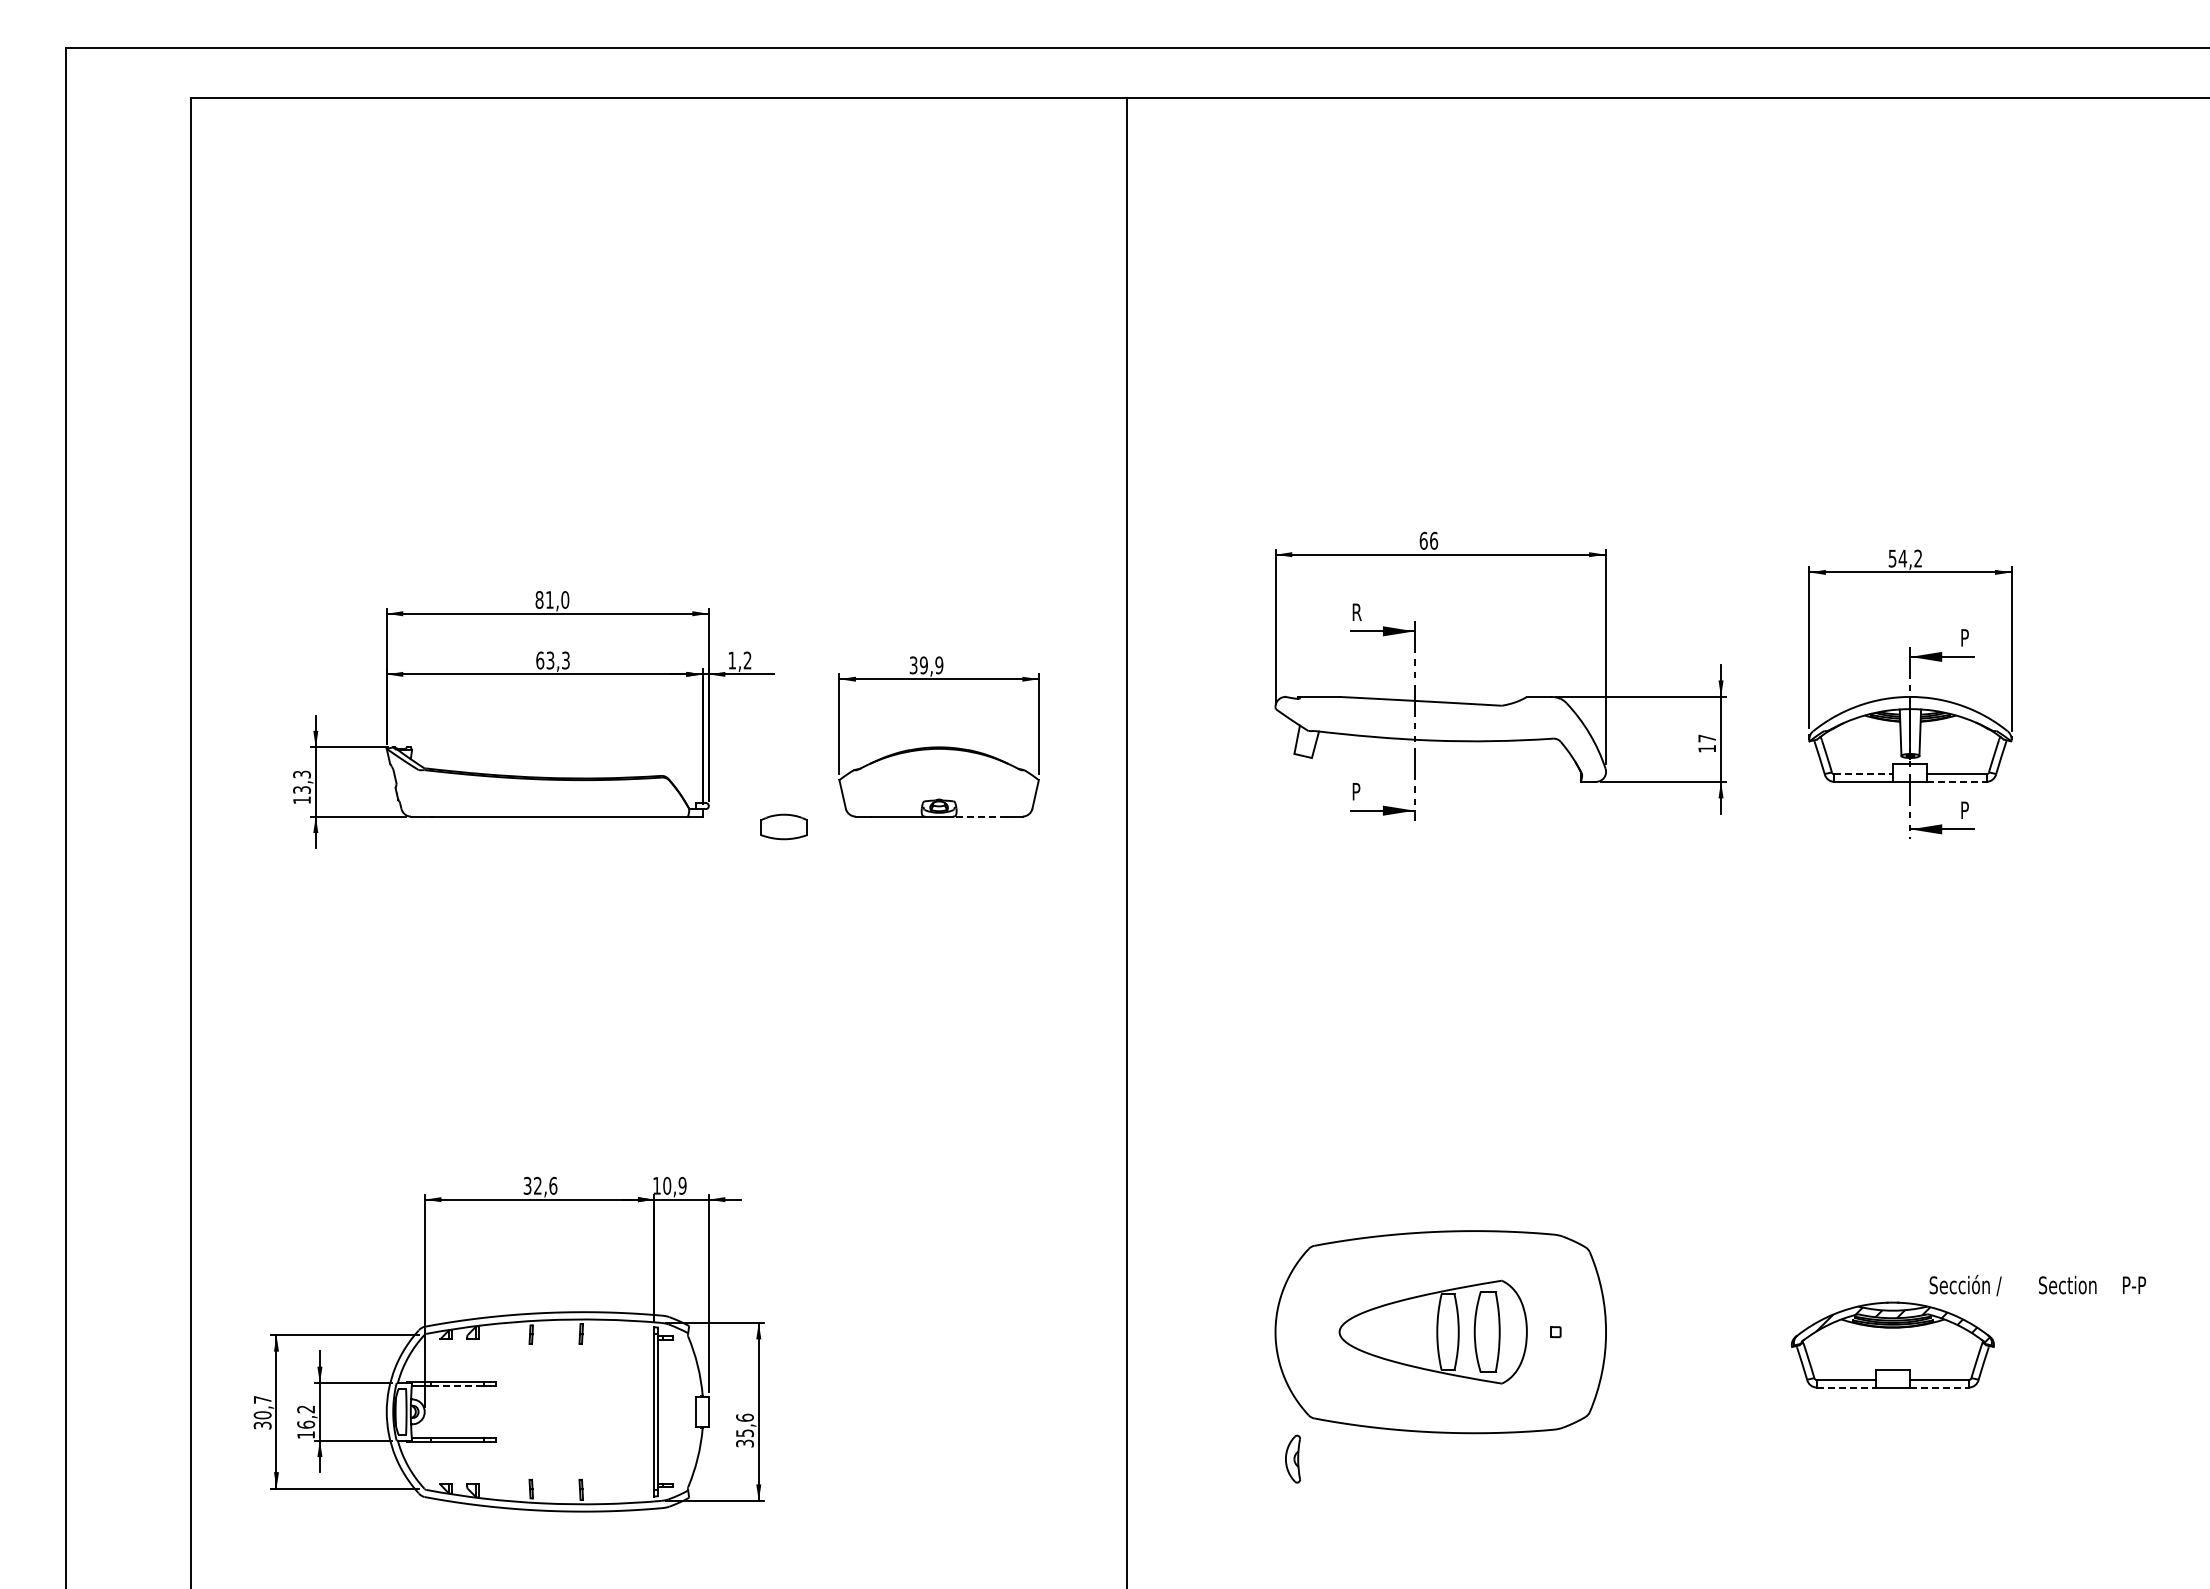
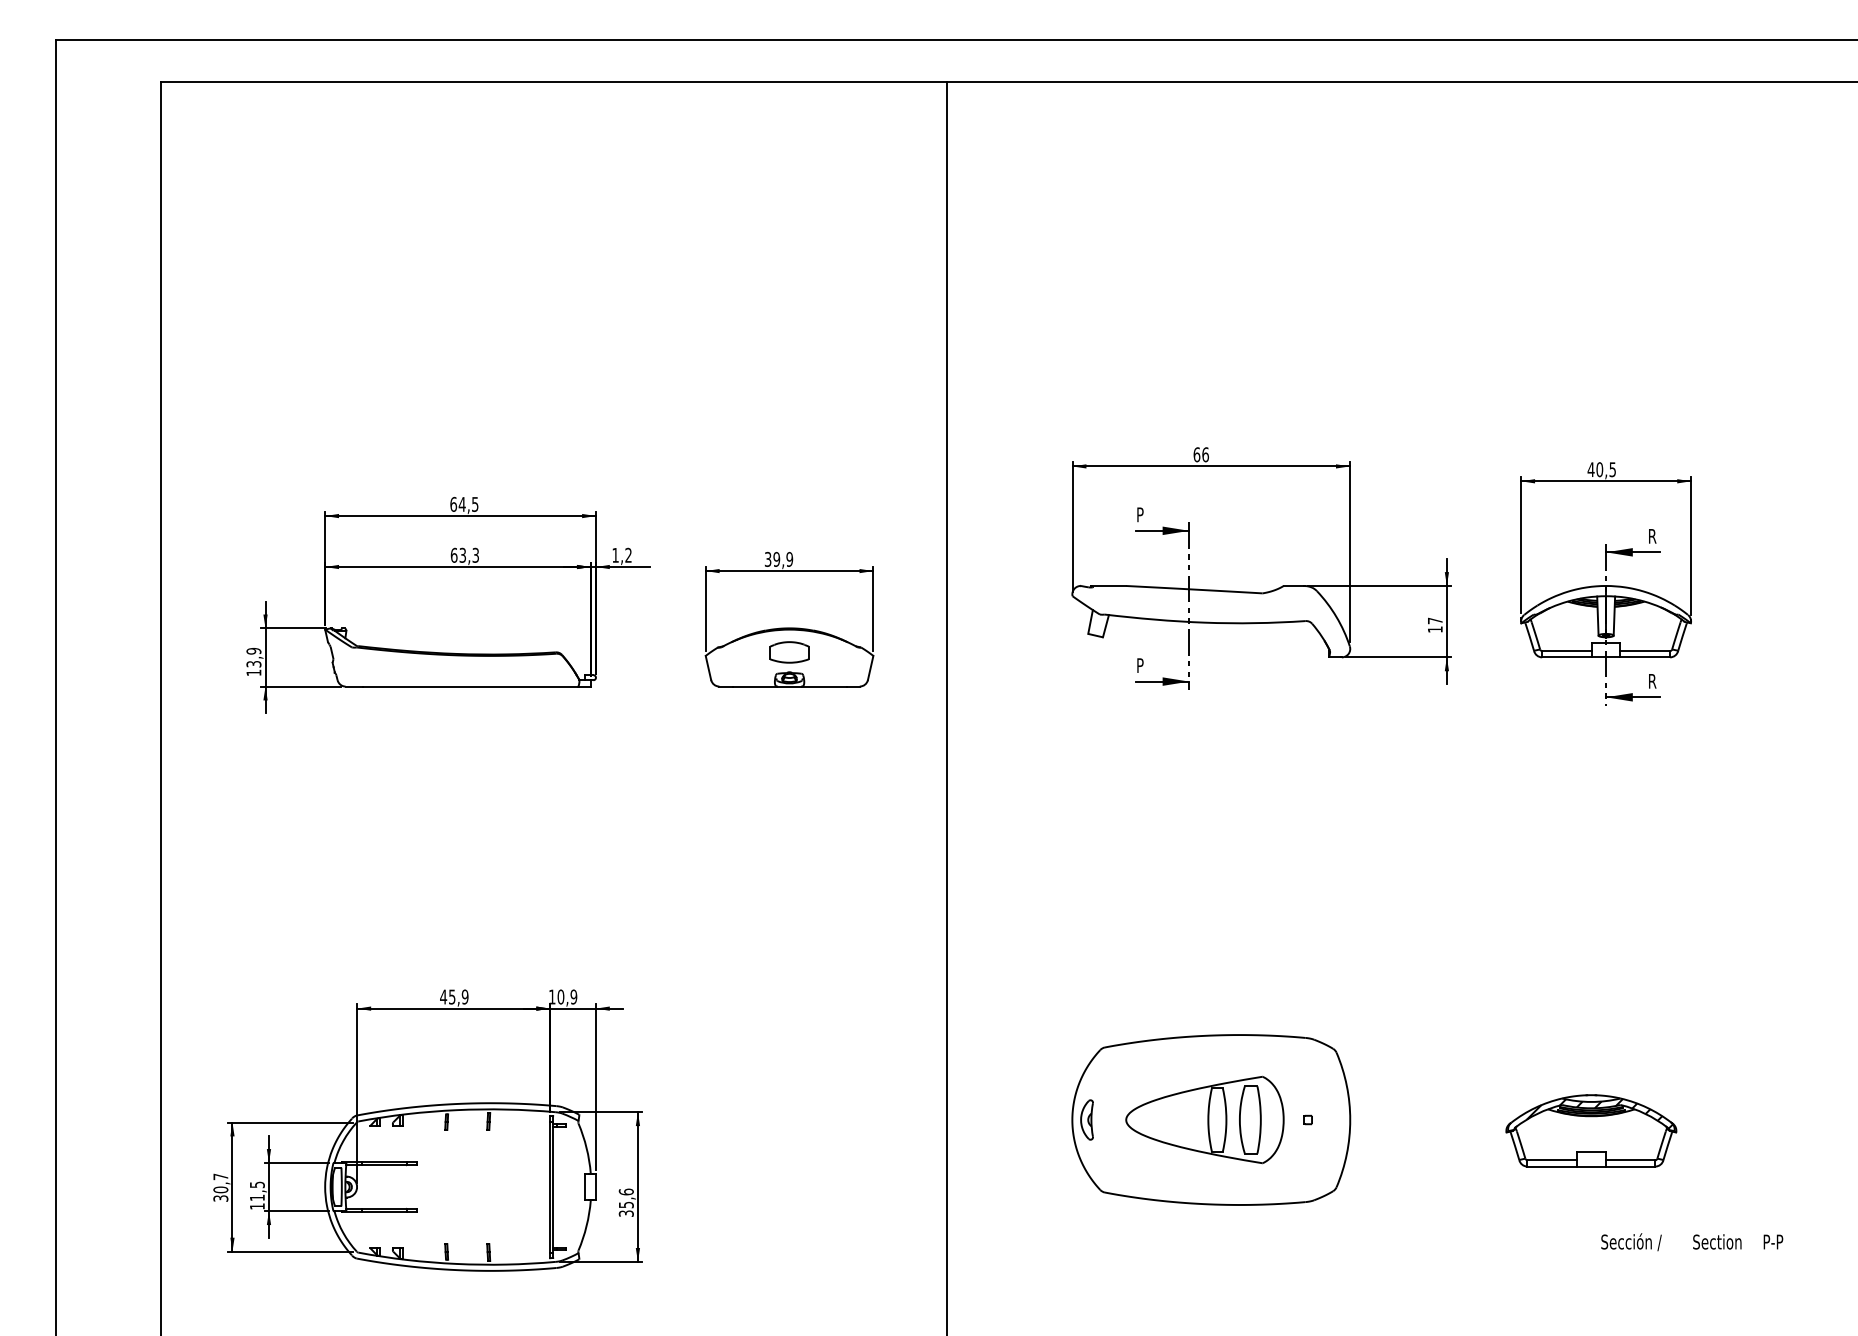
text: (1904, 558) -> (1601, 469), 54,2 -> 40,5
text: (552, 599) -> (464, 504), 81,0 -> 64,5
text: (1357, 615) -> (1141, 517), R -> P
text: (1966, 641) -> (1653, 539), P -> R
text: (301, 774) -> (253, 651), 13,3 -> 13,9
line: (1863, 774) -> (1566, 651), dashed -> solid
line: (1956, 781) -> (1644, 657), dashed -> solid
text: (1966, 813) -> (1653, 683), P -> R
line: (979, 816) -> (823, 686), dashed -> solid
part: (783, 826) -> (789, 652), moved
text: (540, 1185) -> (454, 996), 32,6 -> 45,9
text: (2037, 1285) -> (1691, 1242), moved
line: (456, 1386) -> (383, 1165), dashed -> solid
line: (1846, 1387) -> (1552, 1166), dashed -> solid
line: (1939, 1387) -> (1630, 1166), dashed -> solid
text: (306, 1416) -> (257, 1190), 16,2 -> 11,5
part: (1292, 1458) -> (1086, 1119), moved

